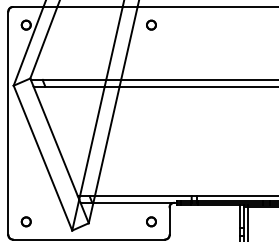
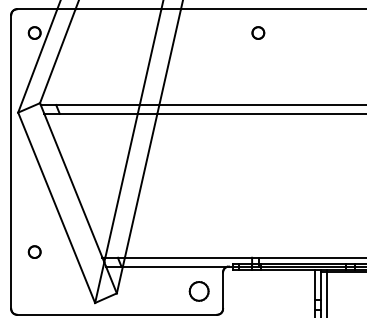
part: (151, 24) -> (258, 32), moved
part: (25, 221) -> (33, 251), moved
part: (151, 221) -> (199, 291), size x1.6

